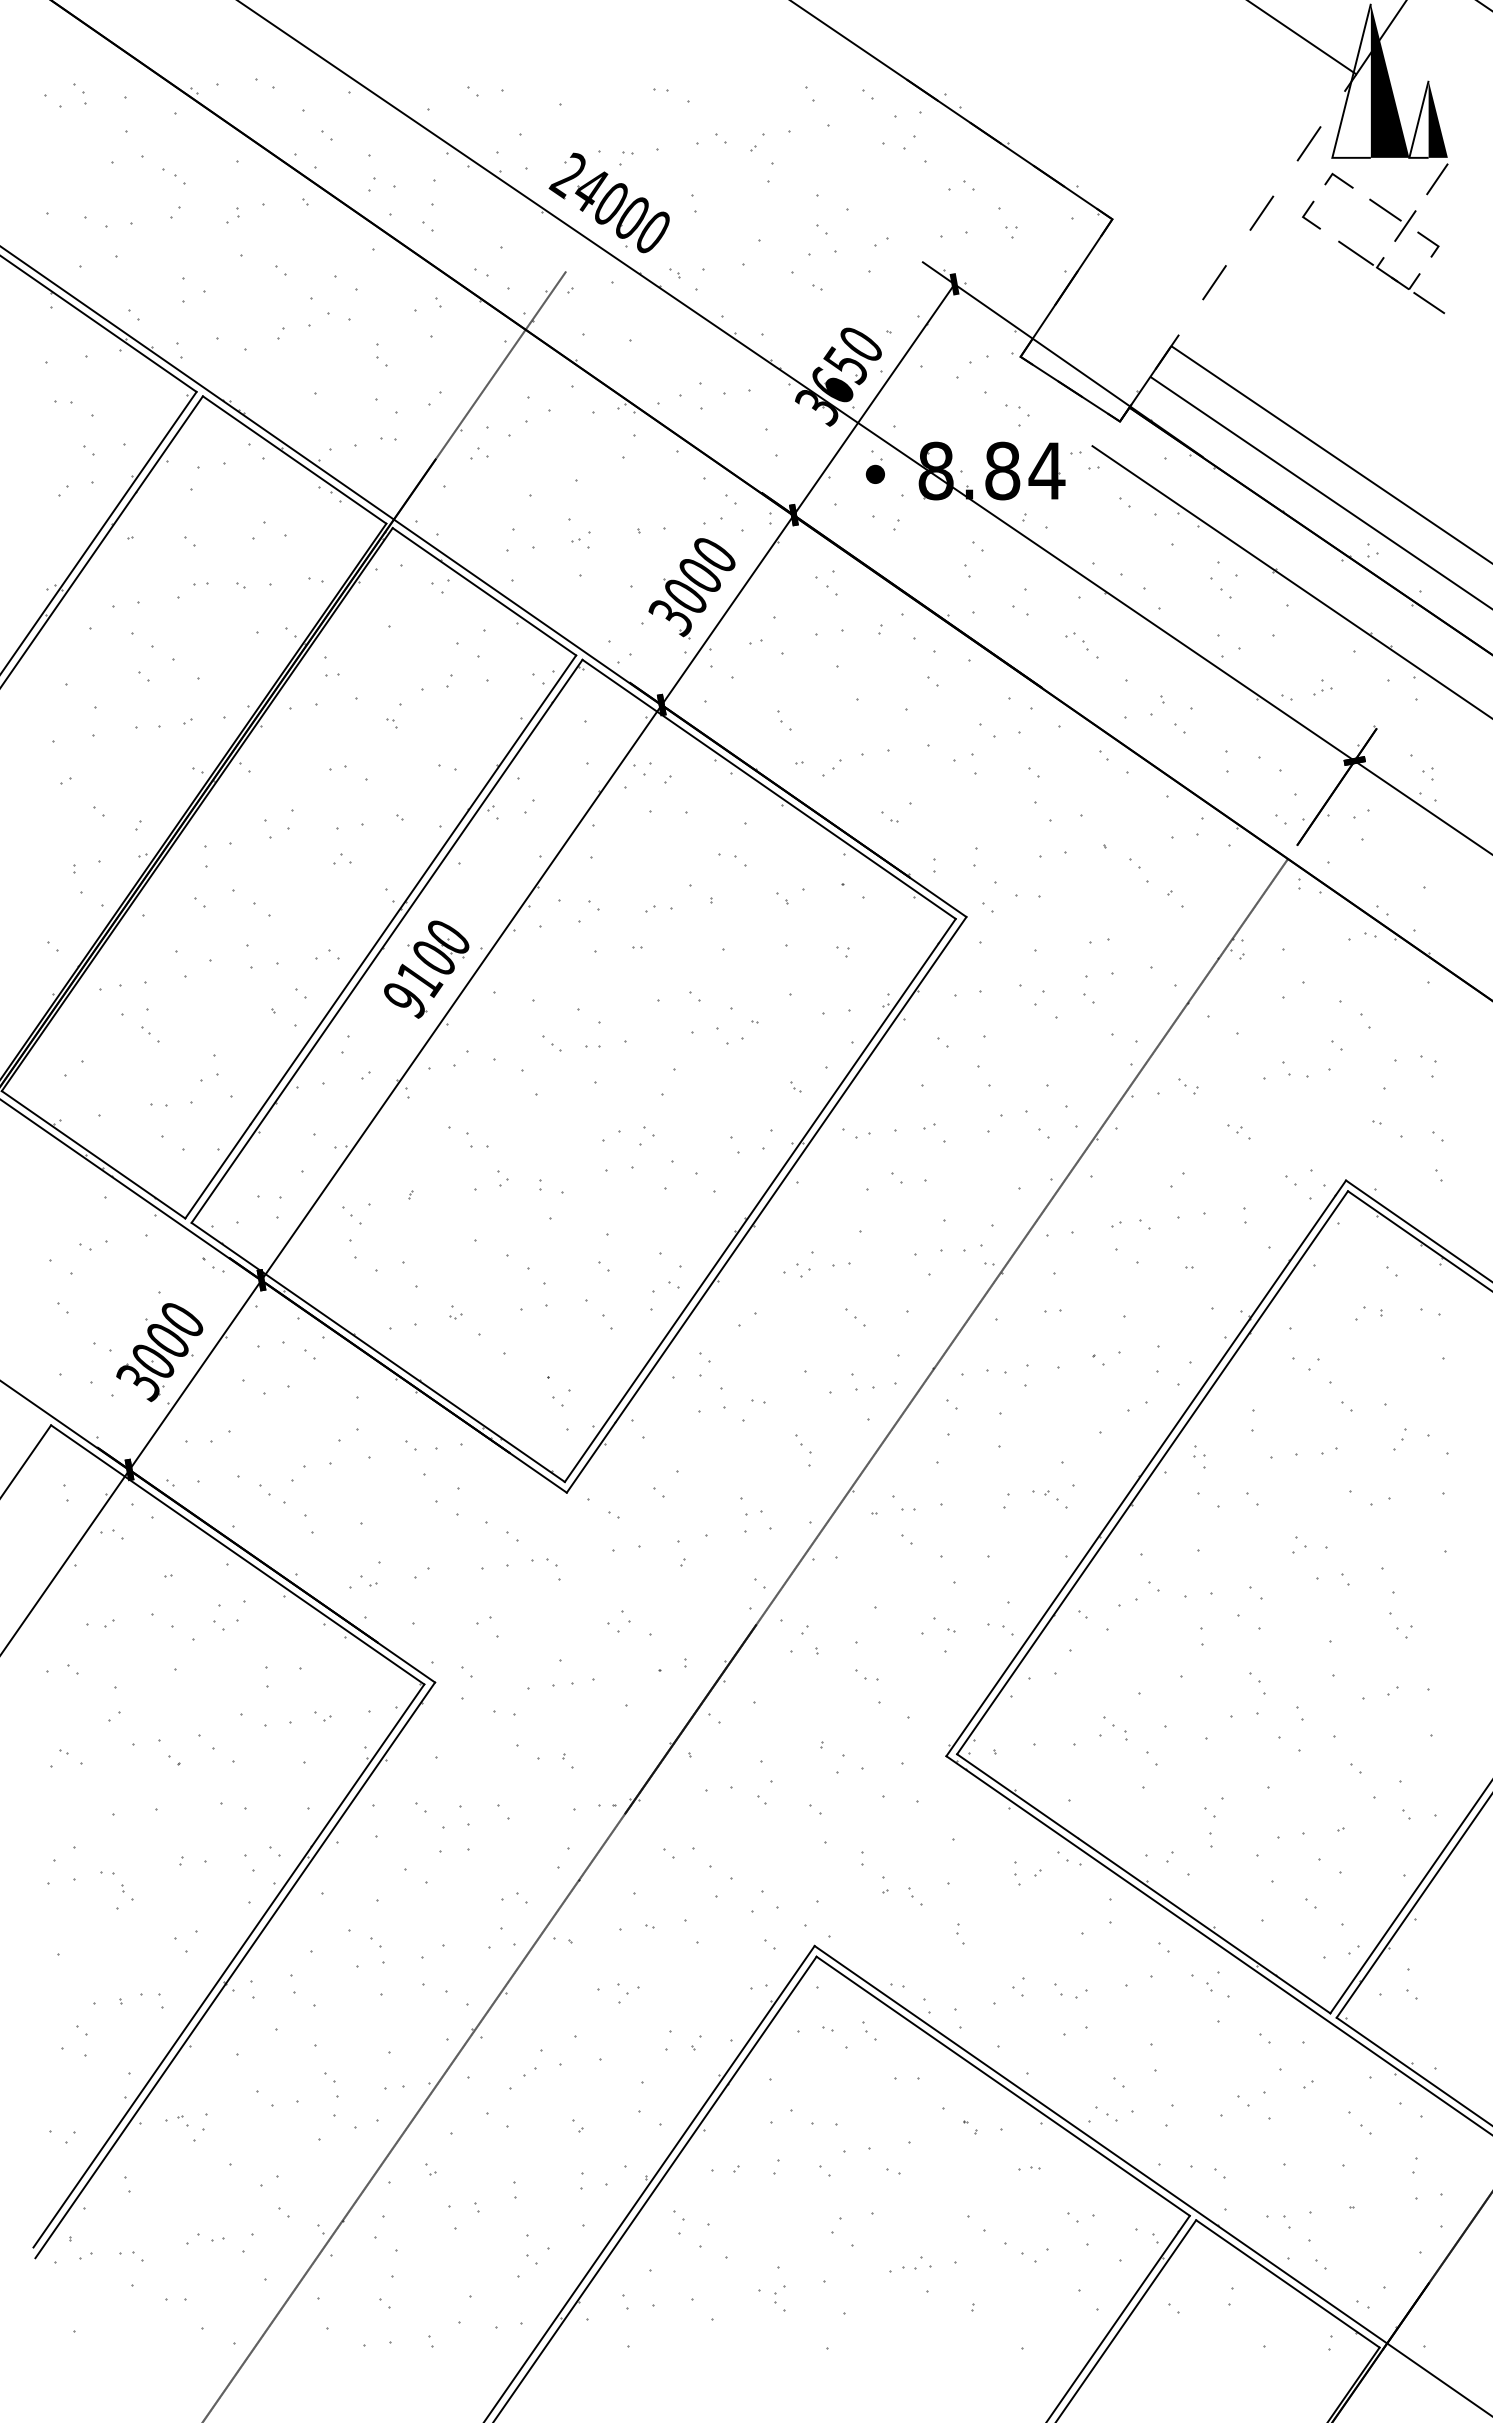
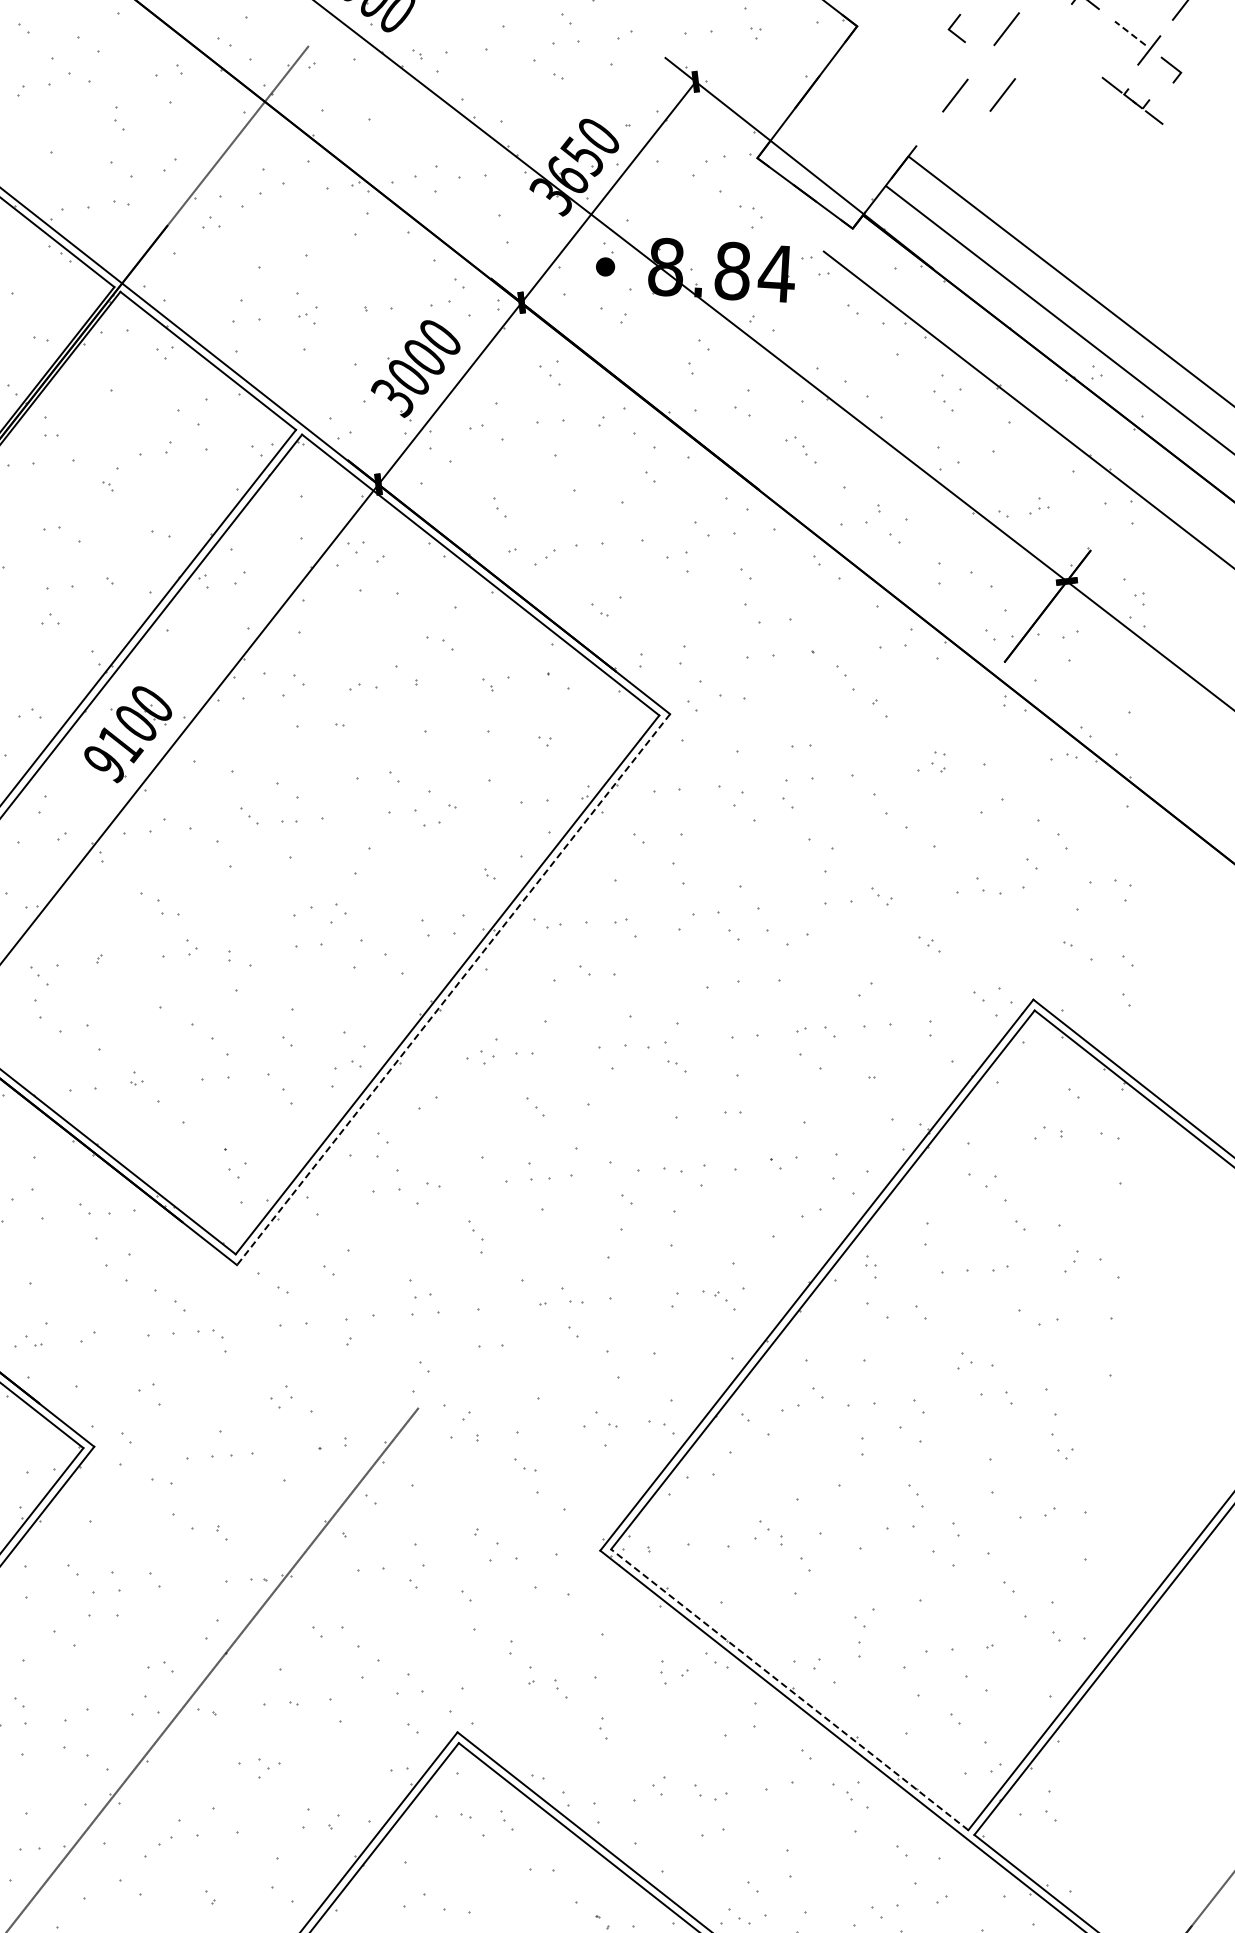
line: (1385, 209) -> (1130, 32), solid -> dashed
line: (1307, 212) -> (953, 25), moved
part: (1391, 277) -> (1132, 100), size x0.6
line: (1261, 278) -> (1002, 94), added
line: (766, 1205) -> (453, 990), solid -> dashed
line: (956, 1336) -> (635, 1132), removed
line: (1143, 1883) -> (789, 1689), solid -> dashed

